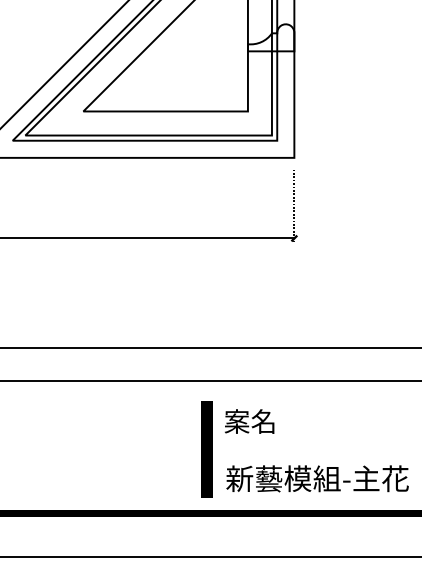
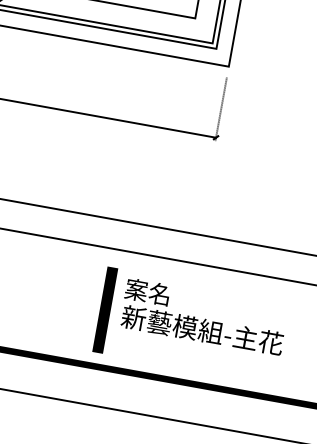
text: (317, 478) -> (202, 330), moved

